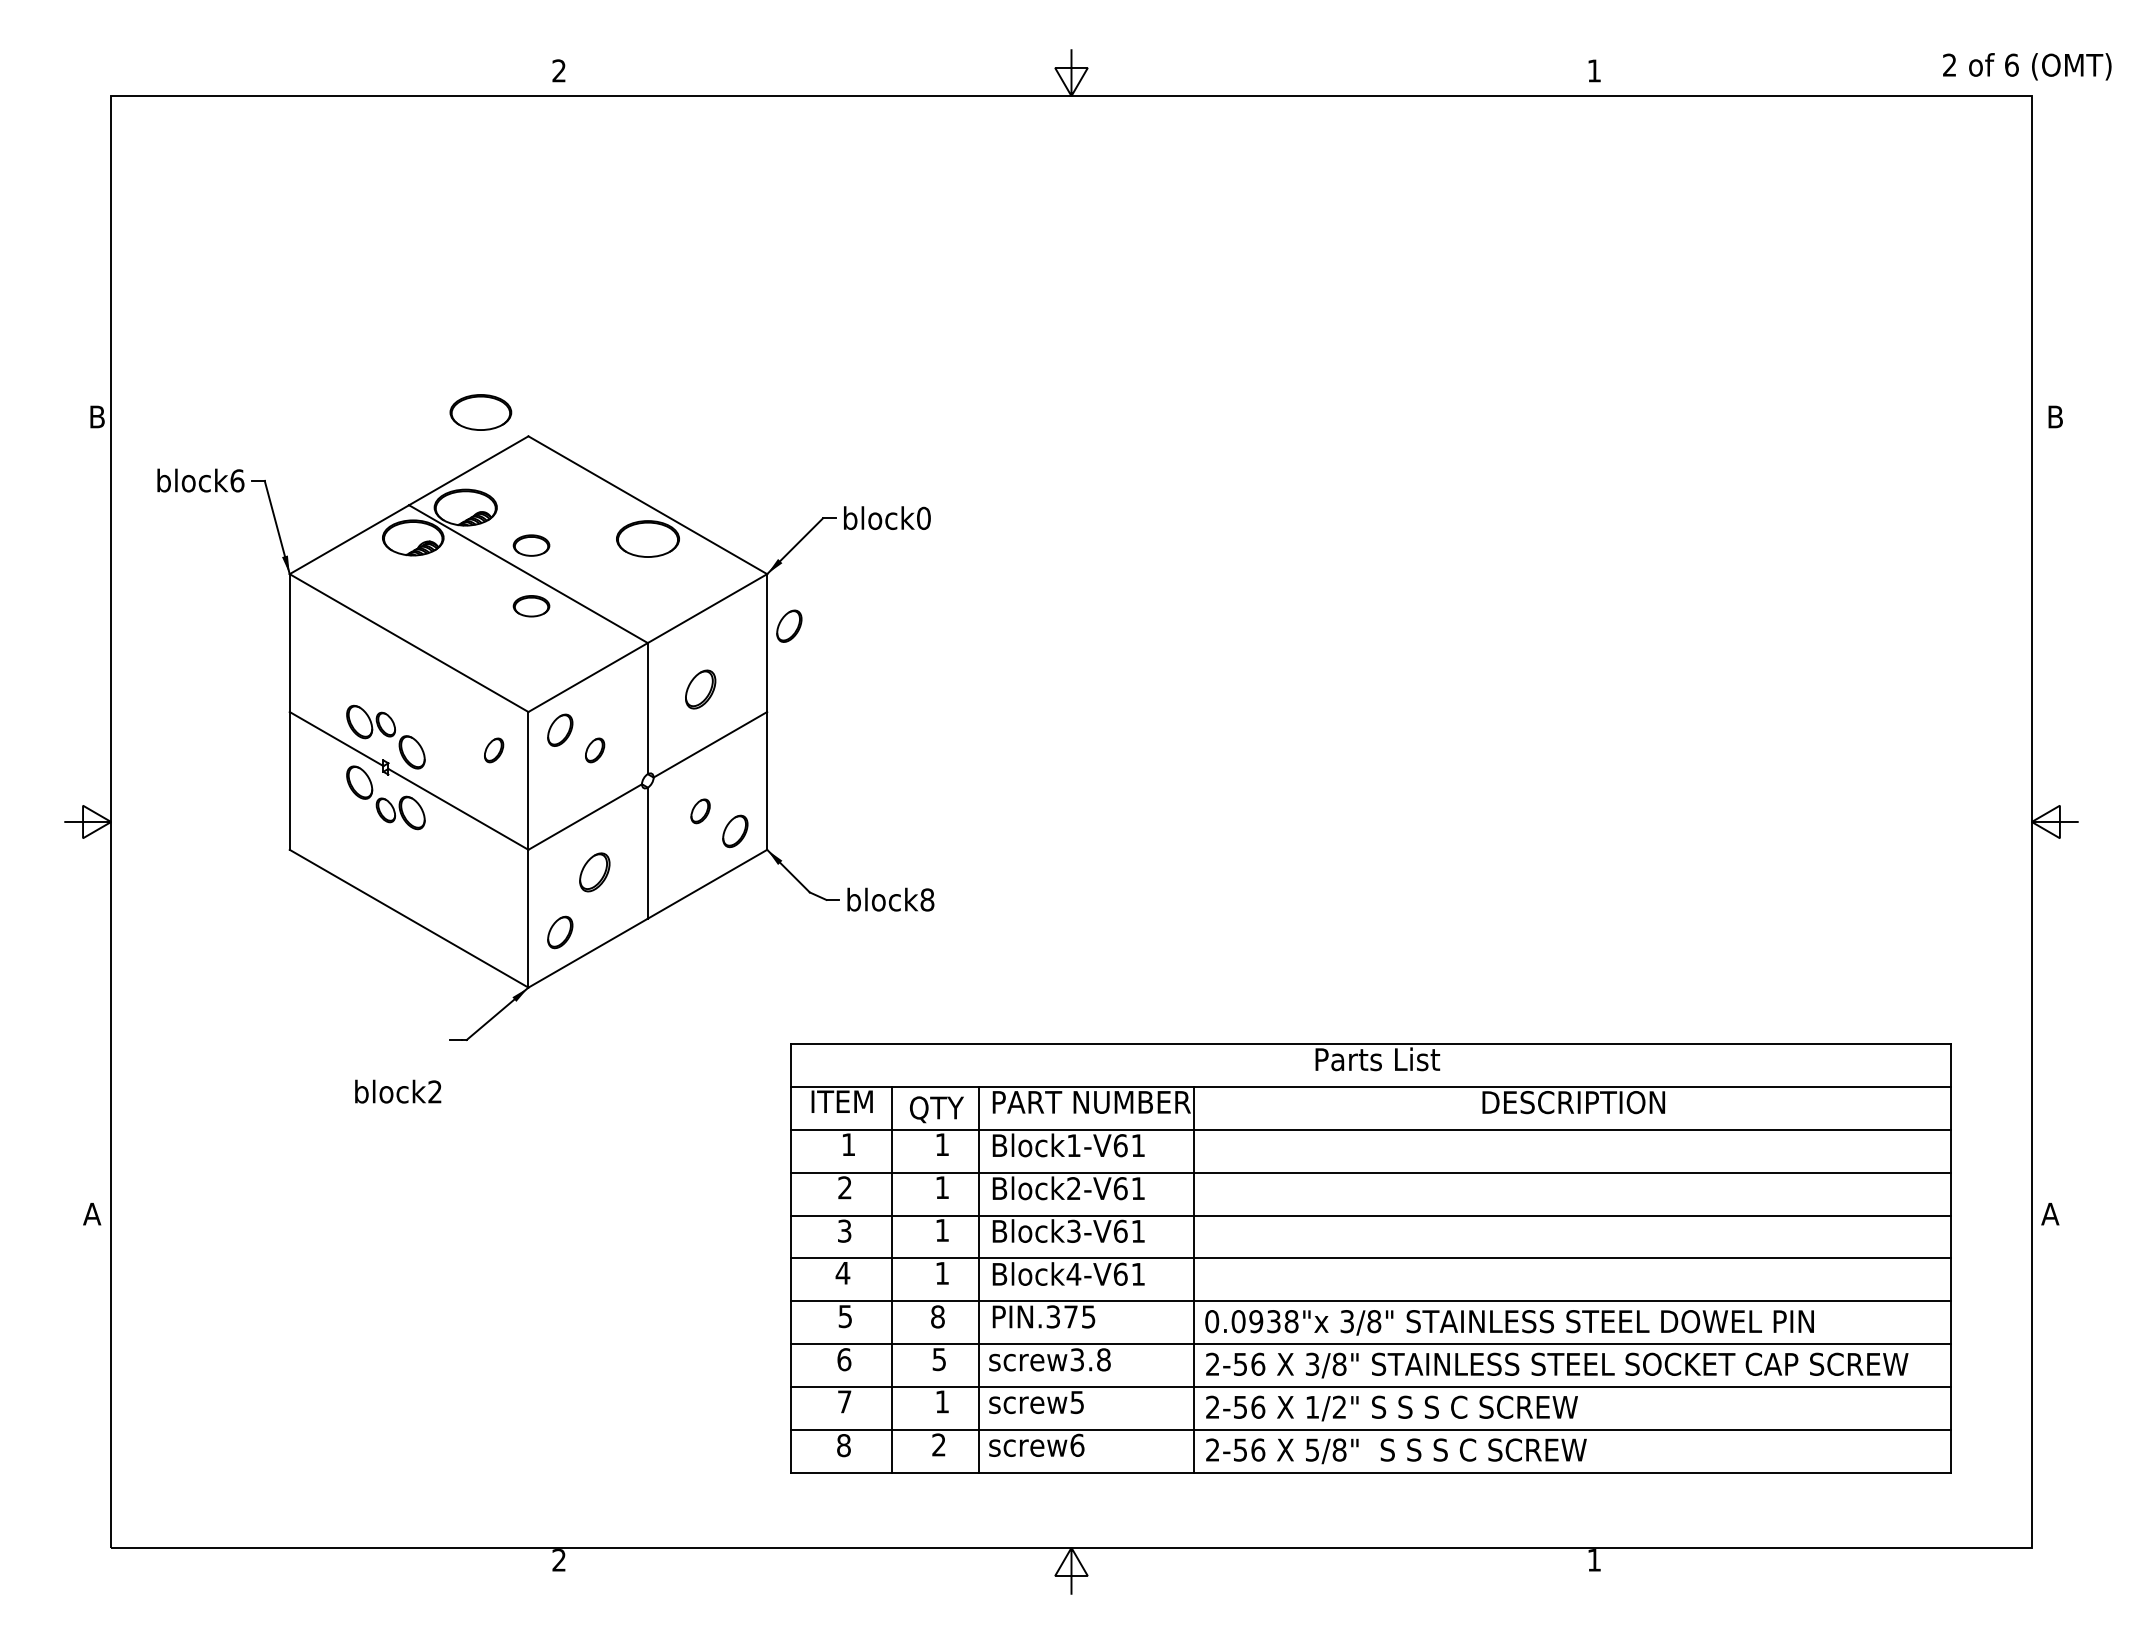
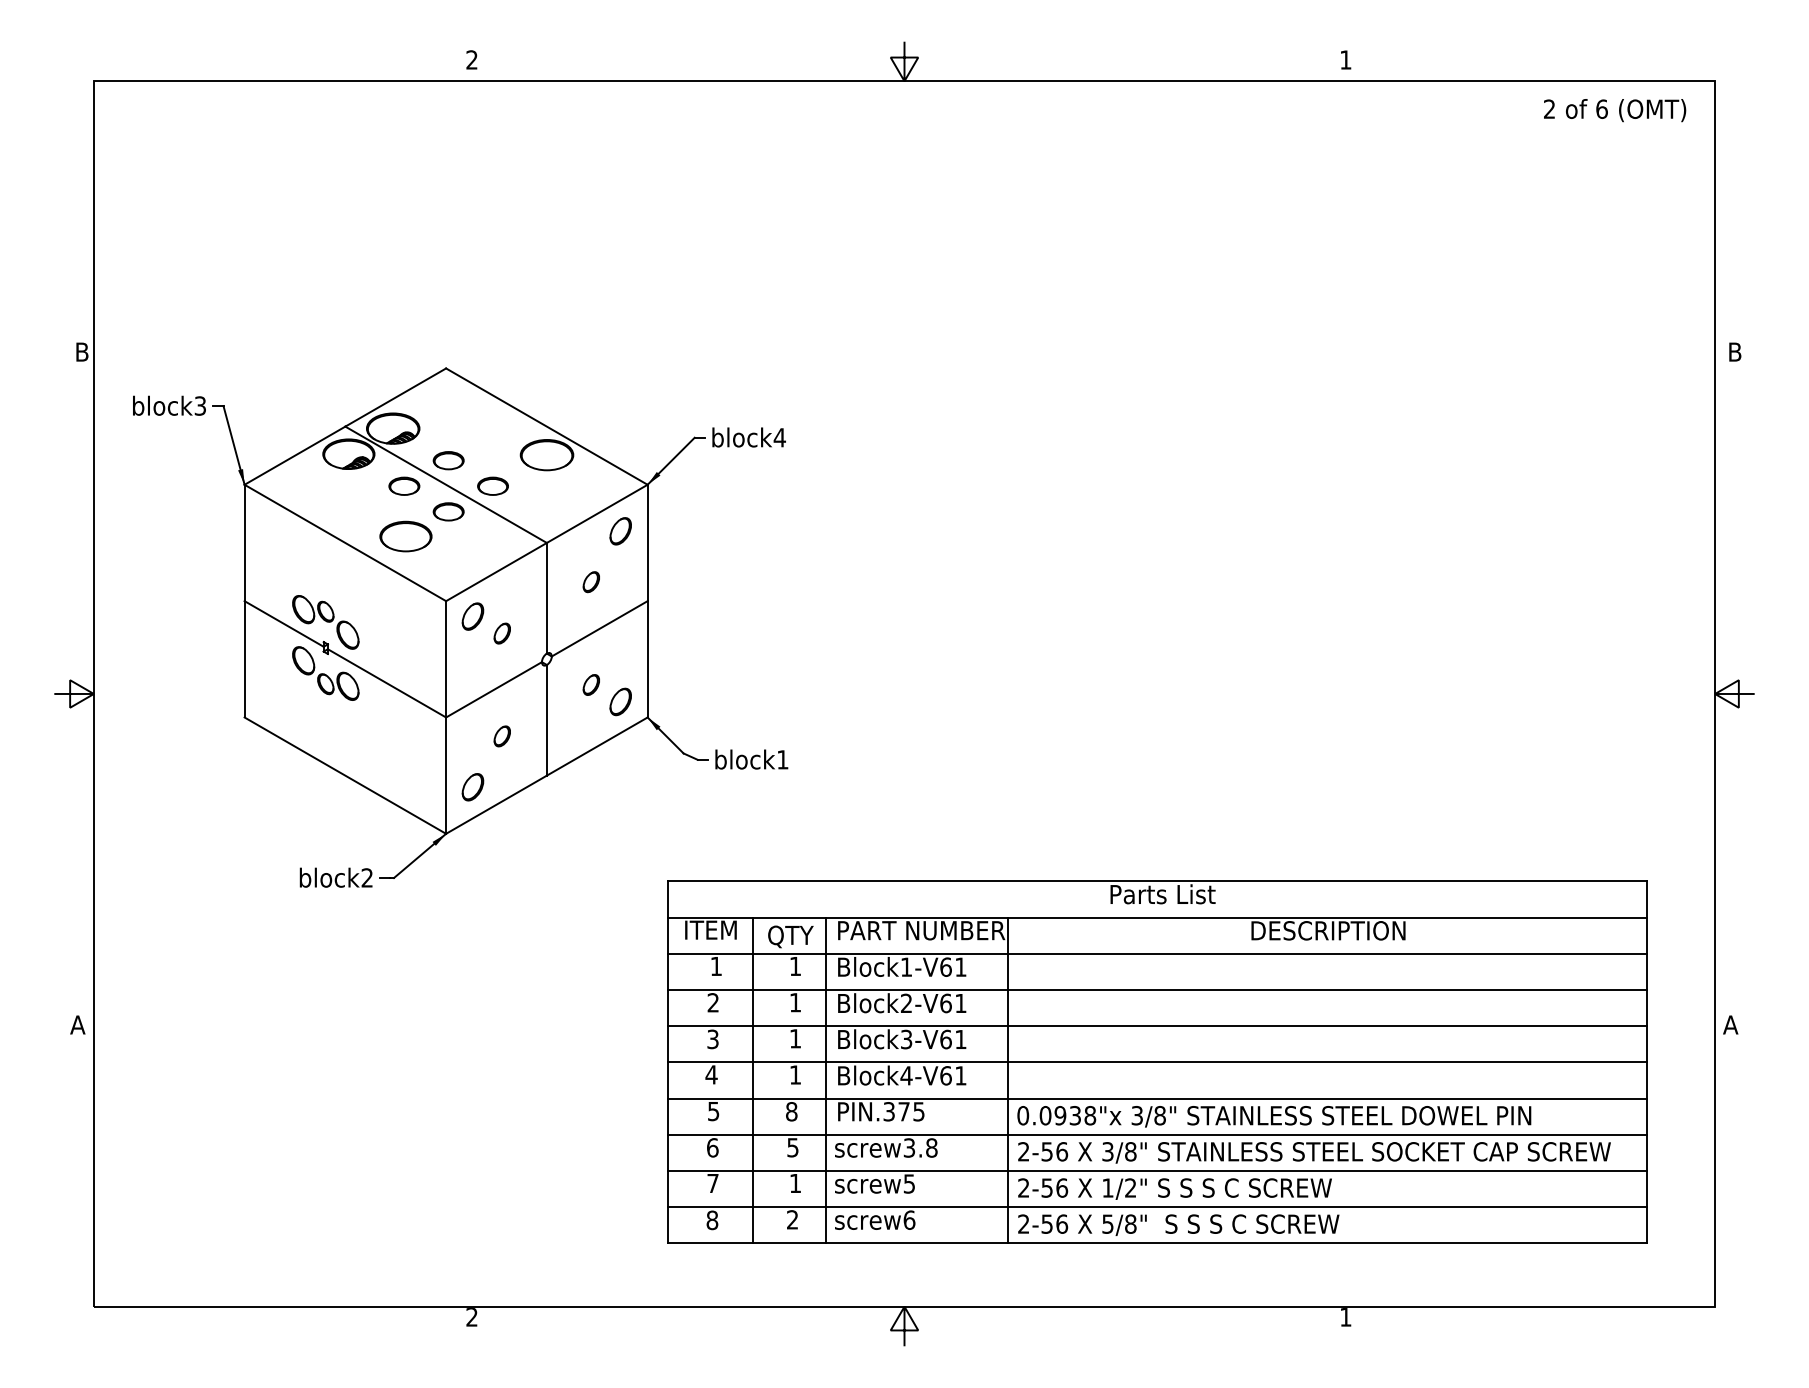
text: (2027, 66) -> (1615, 110), moved
part: (480, 412) -> (405, 536), moved
text: (237, 480) -> (200, 405), block6 -> block3
text: (923, 517) -> (779, 436), block0 -> block4
part: (478, 575) -> (403, 485), added
part: (583, 575) -> (492, 485), added
part: (789, 625) -> (620, 530), moved
part: (700, 689) -> (591, 582), size x0.62
part: (494, 750) -> (417, 633), removed
part: (595, 871) -> (502, 735), size x0.62
text: (927, 899) -> (782, 759), block8 -> block1
text: (398, 1091) -> (336, 877), moved

